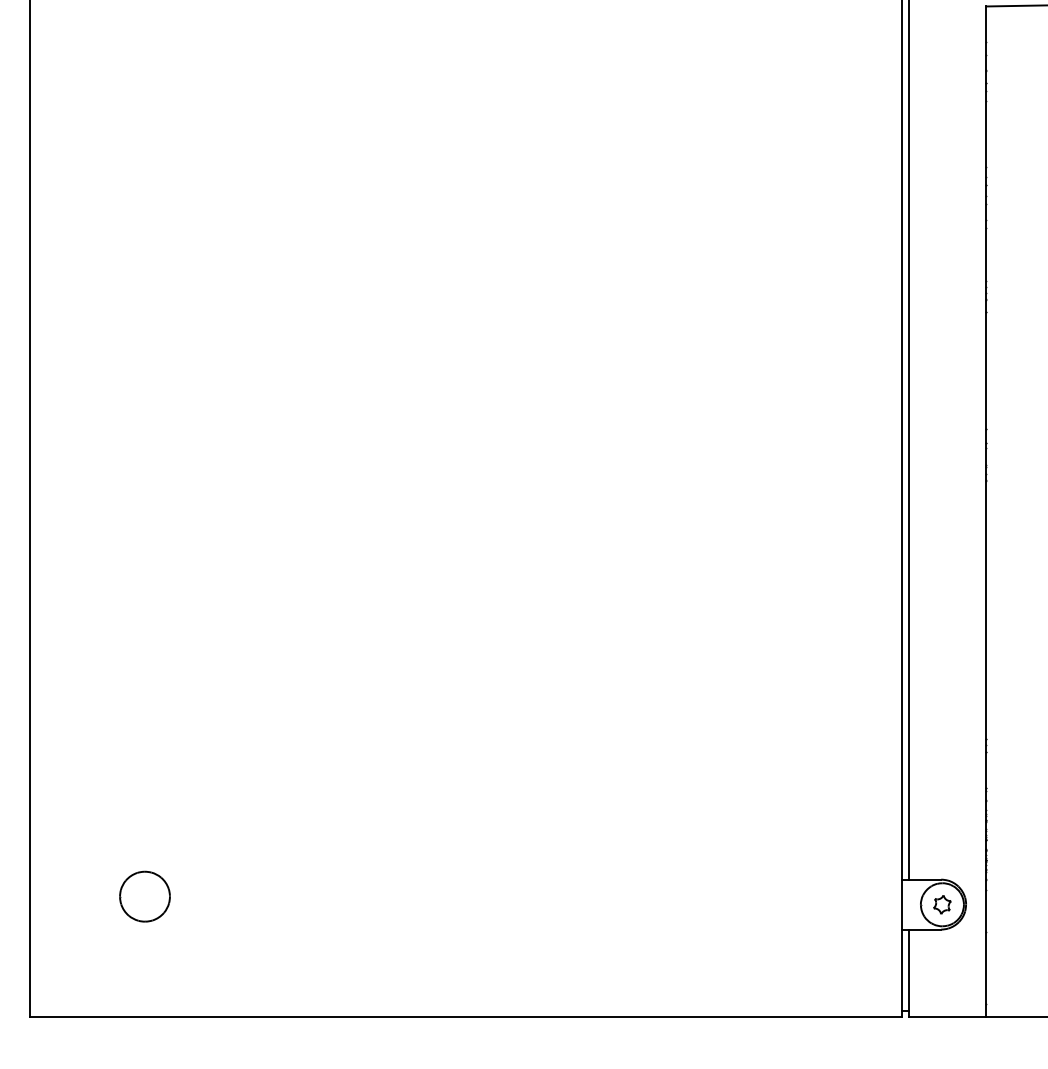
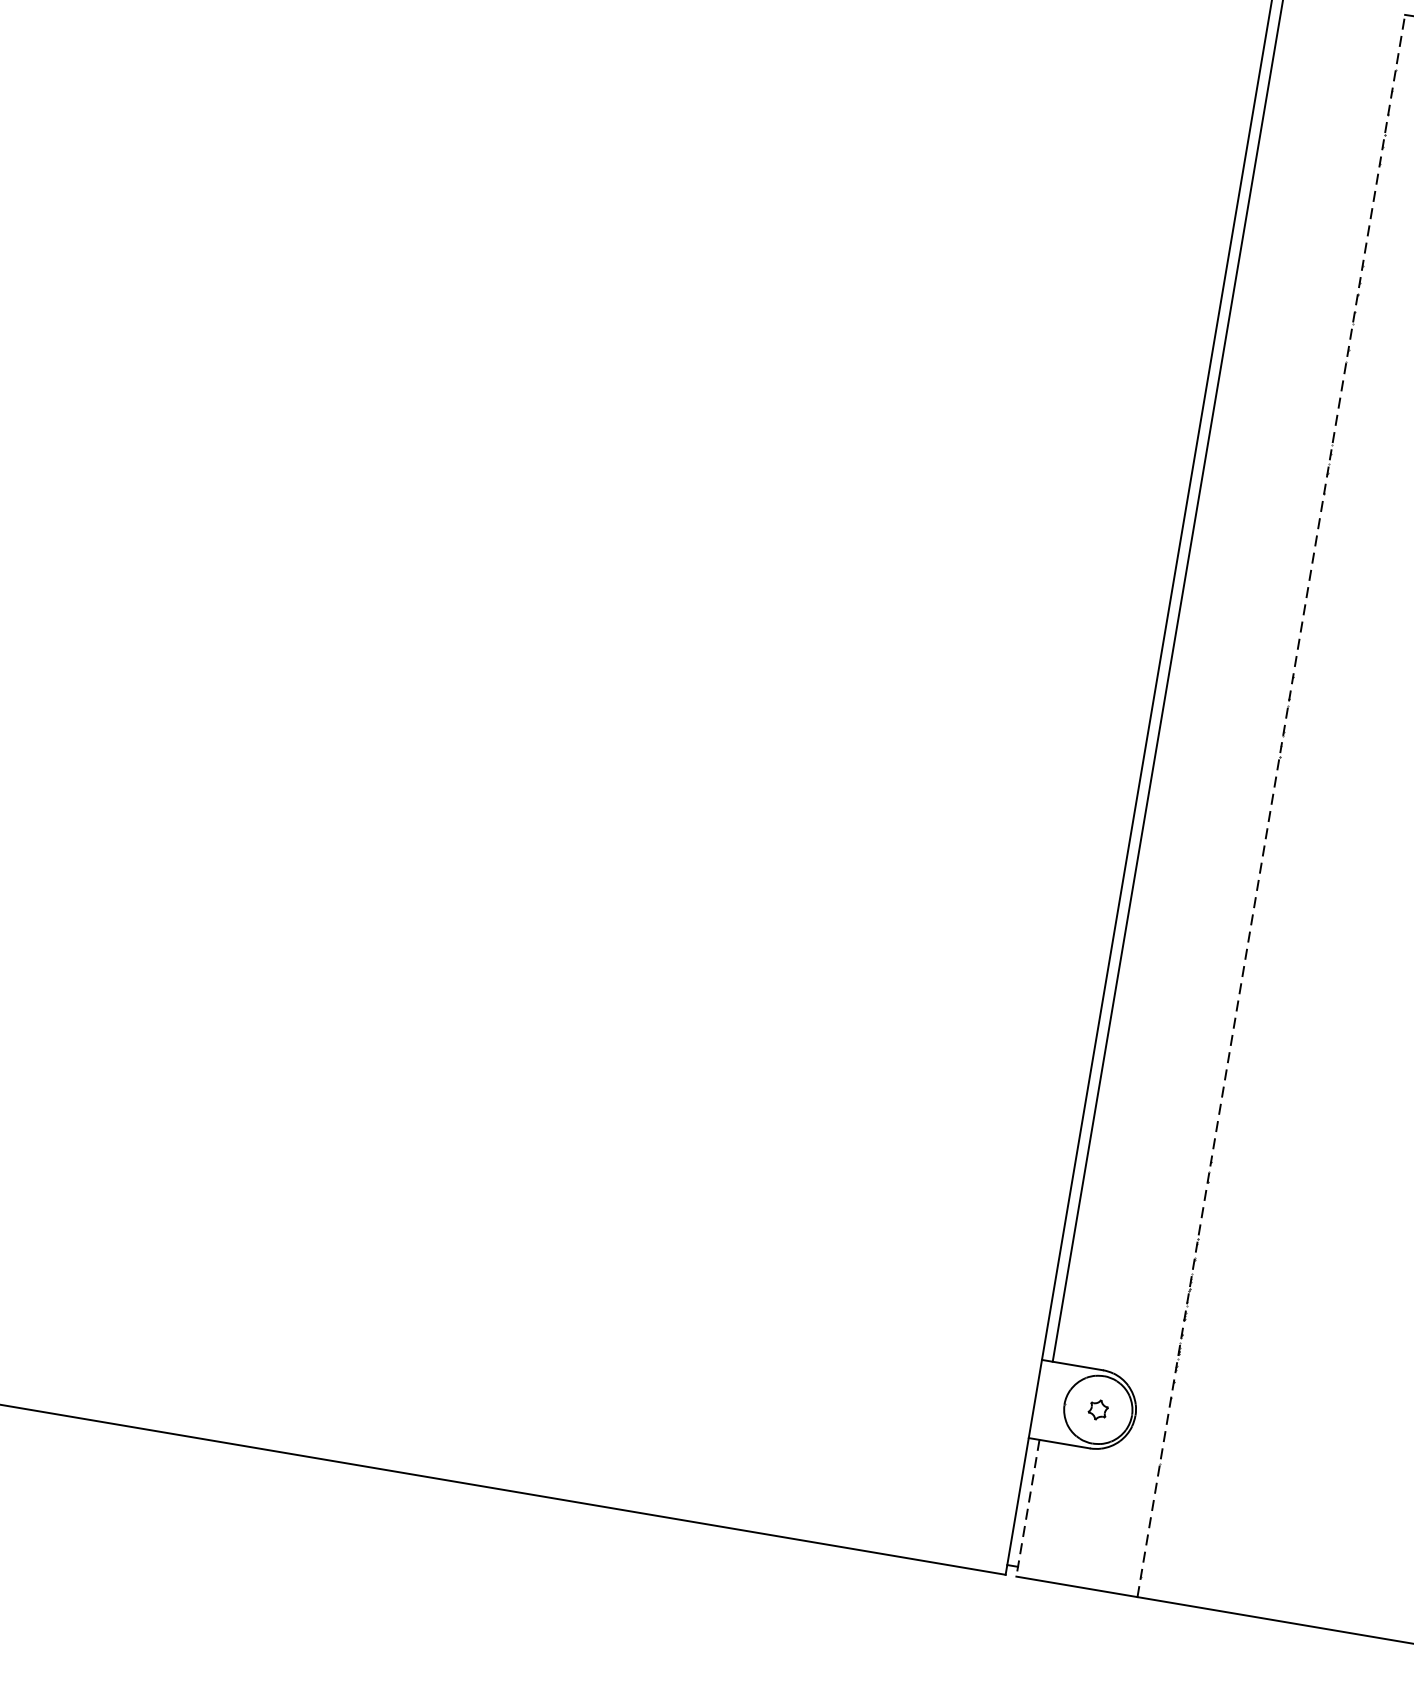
line: (986, 511) -> (1271, 805), solid -> dashed
part: (942, 904) -> (1098, 1409), size x0.7
line: (909, 973) -> (1028, 1508), solid -> dashed

